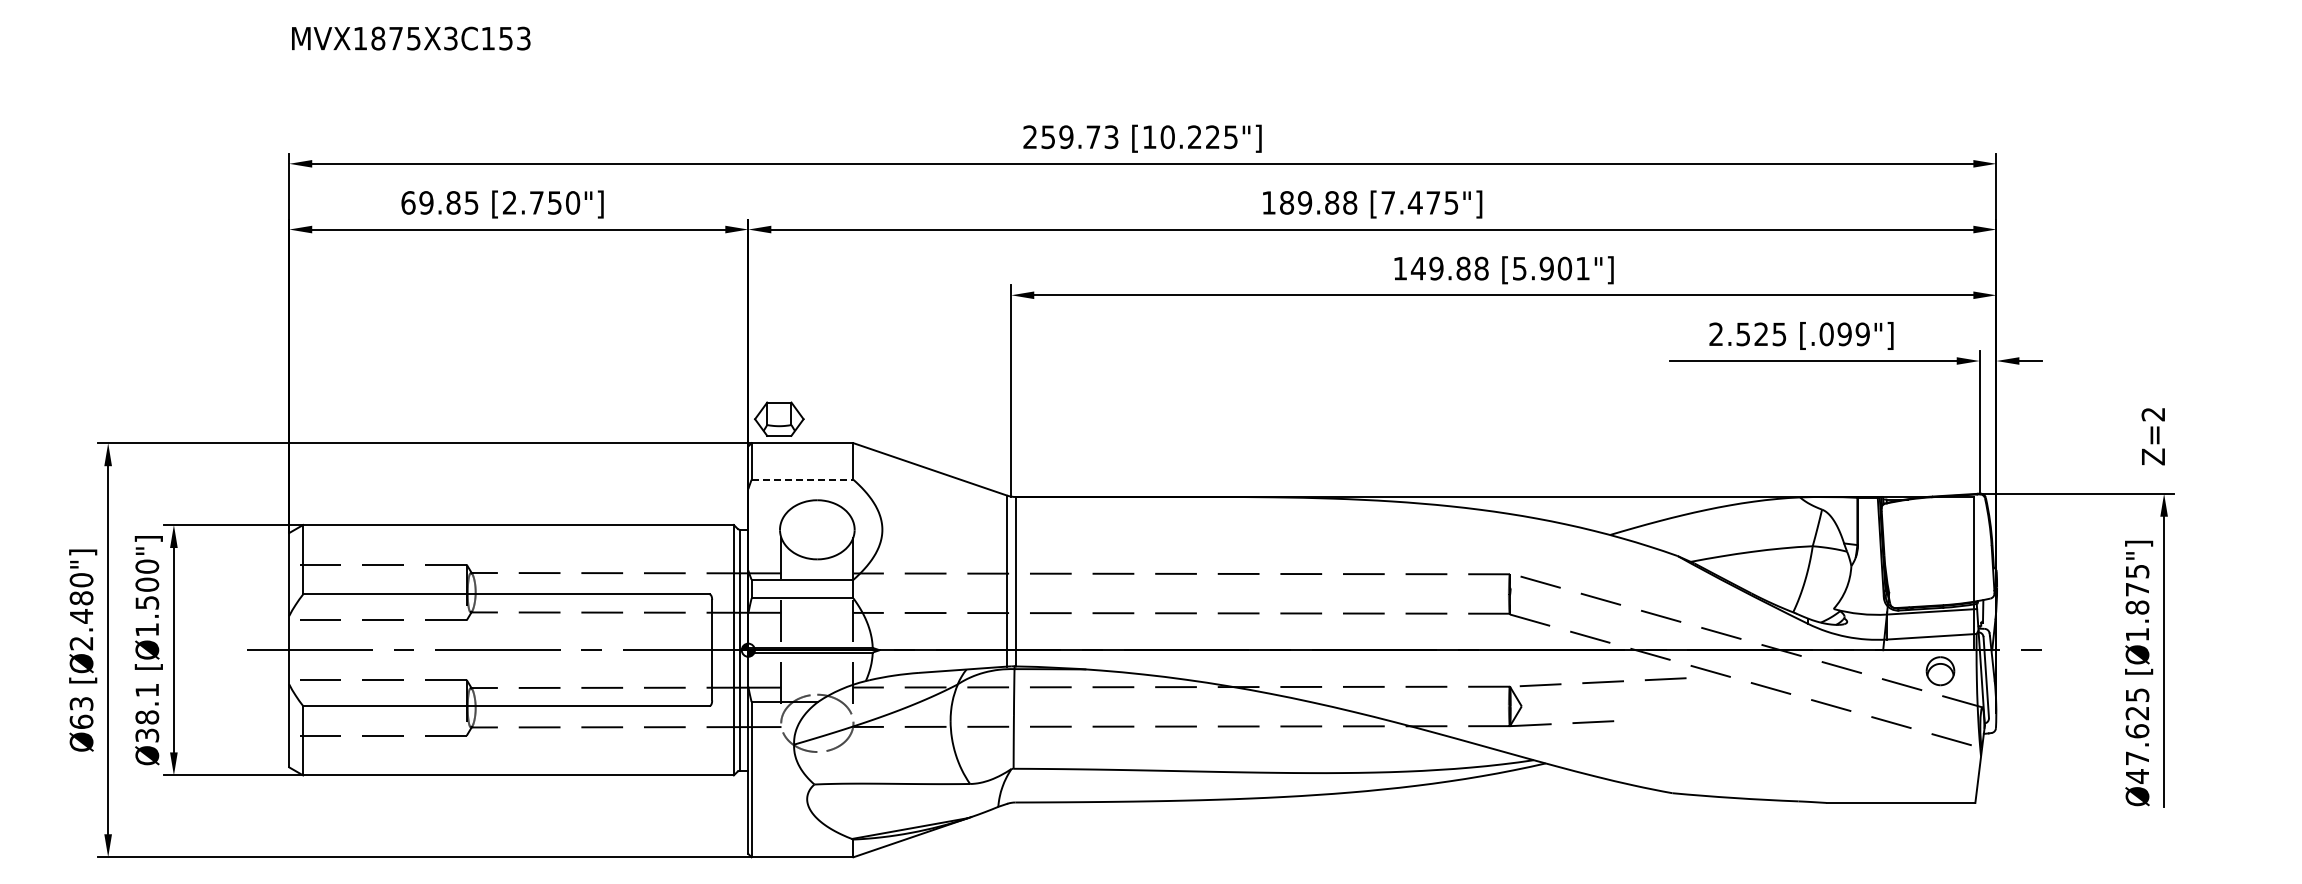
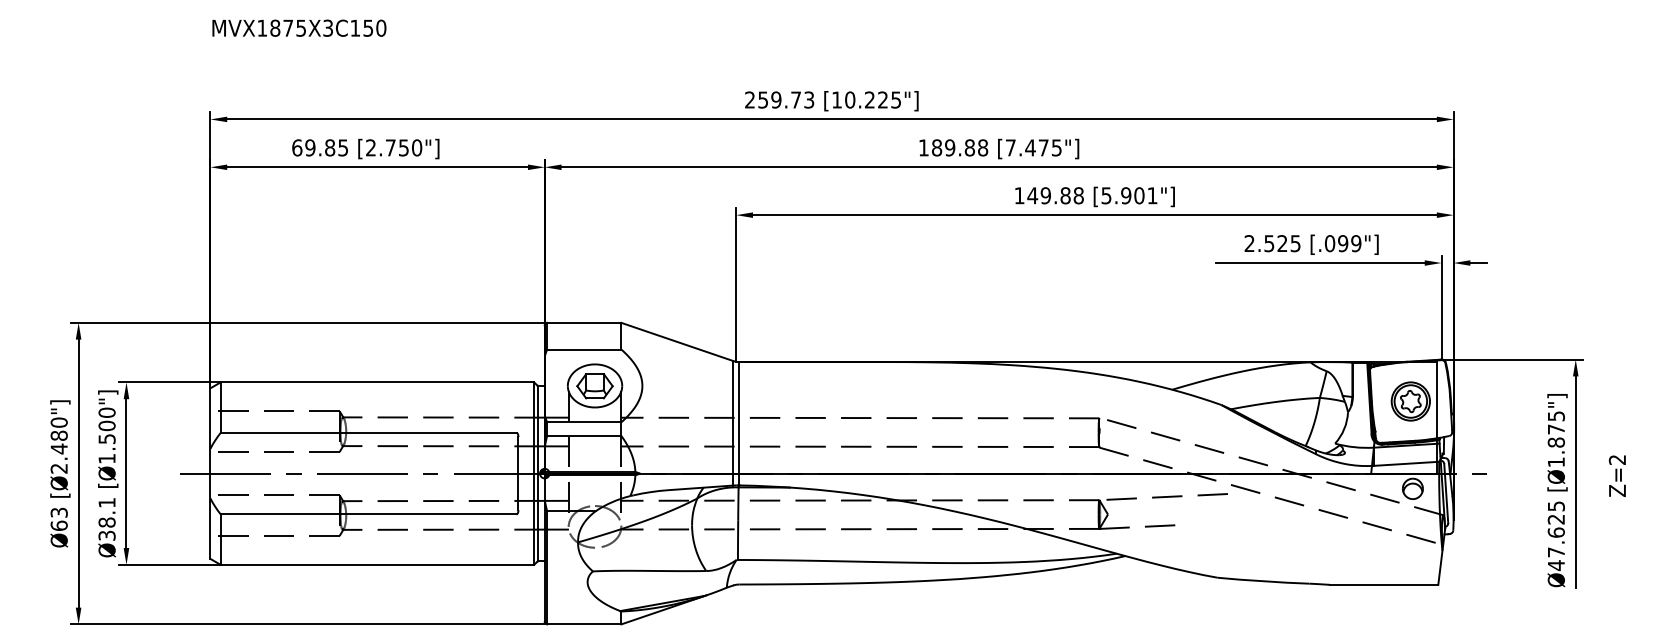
text: (523, 38) -> (381, 28), MVX1875X3C153 -> MVX1875X3C150
part: (779, 418) -> (595, 385), moved
text: (2152, 436) -> (1616, 476), moved
line: (802, 479) -> (584, 349), dashed -> solid
part: (1937, 551) -> (1410, 401), added

